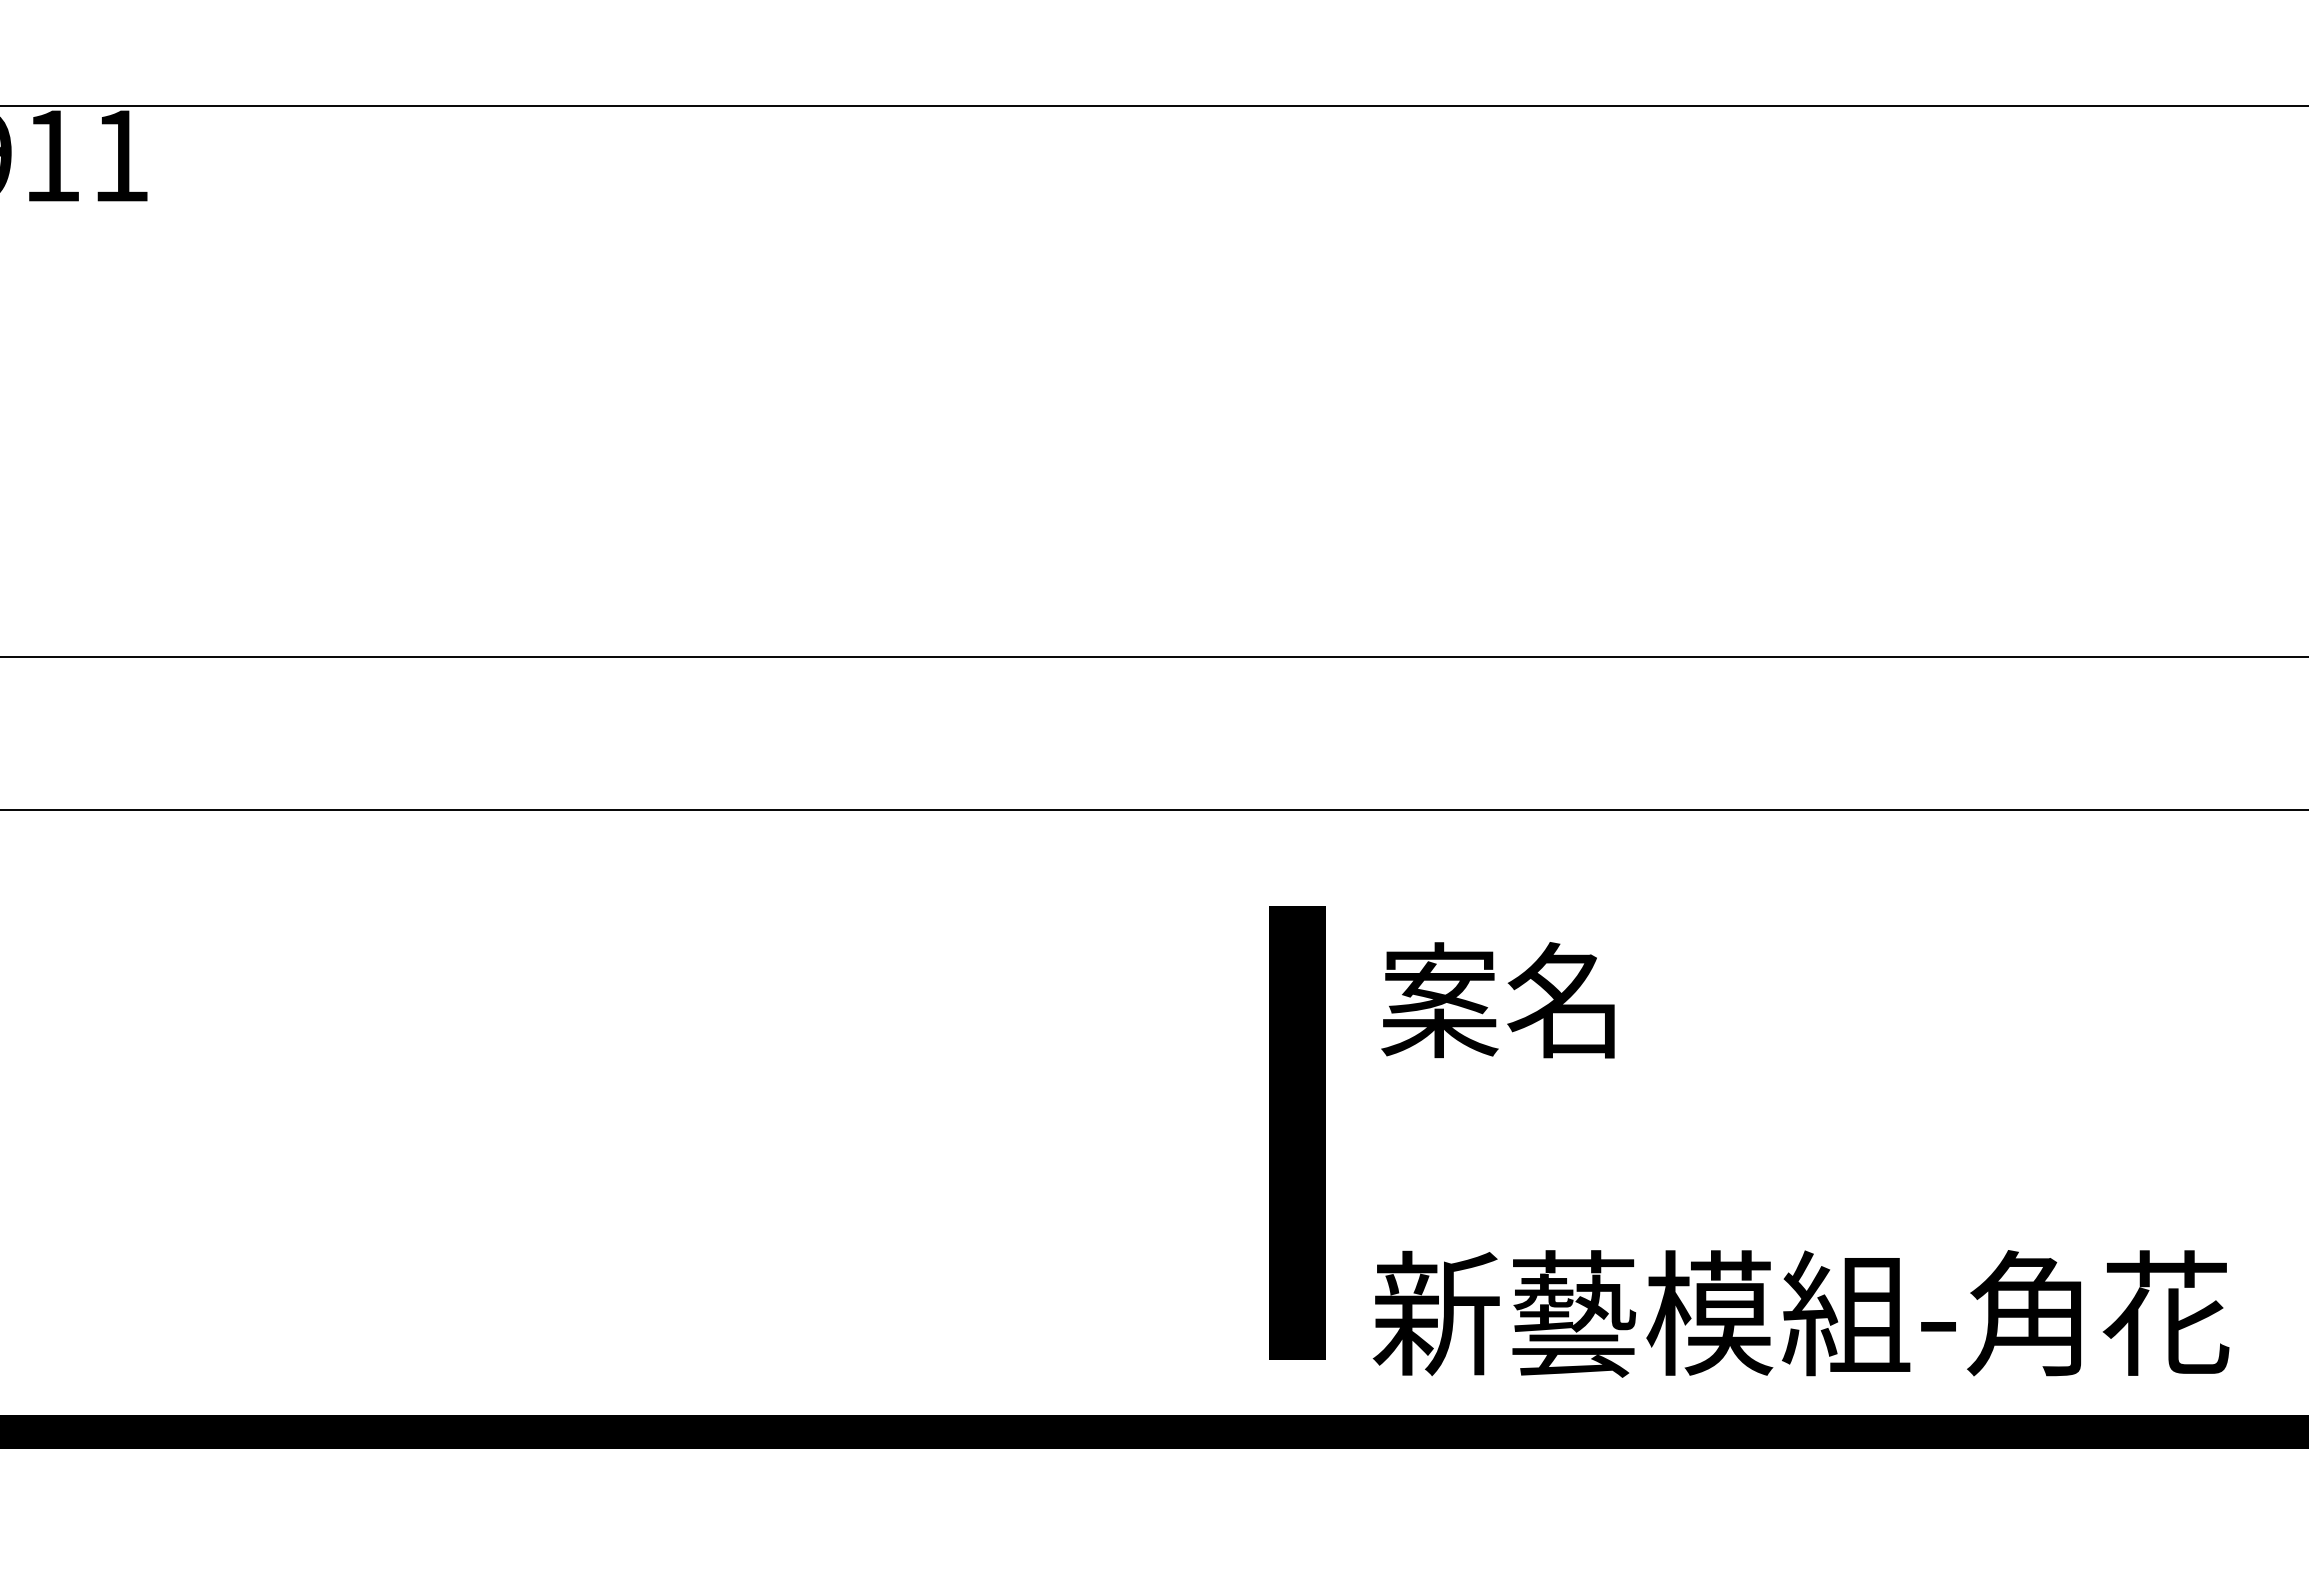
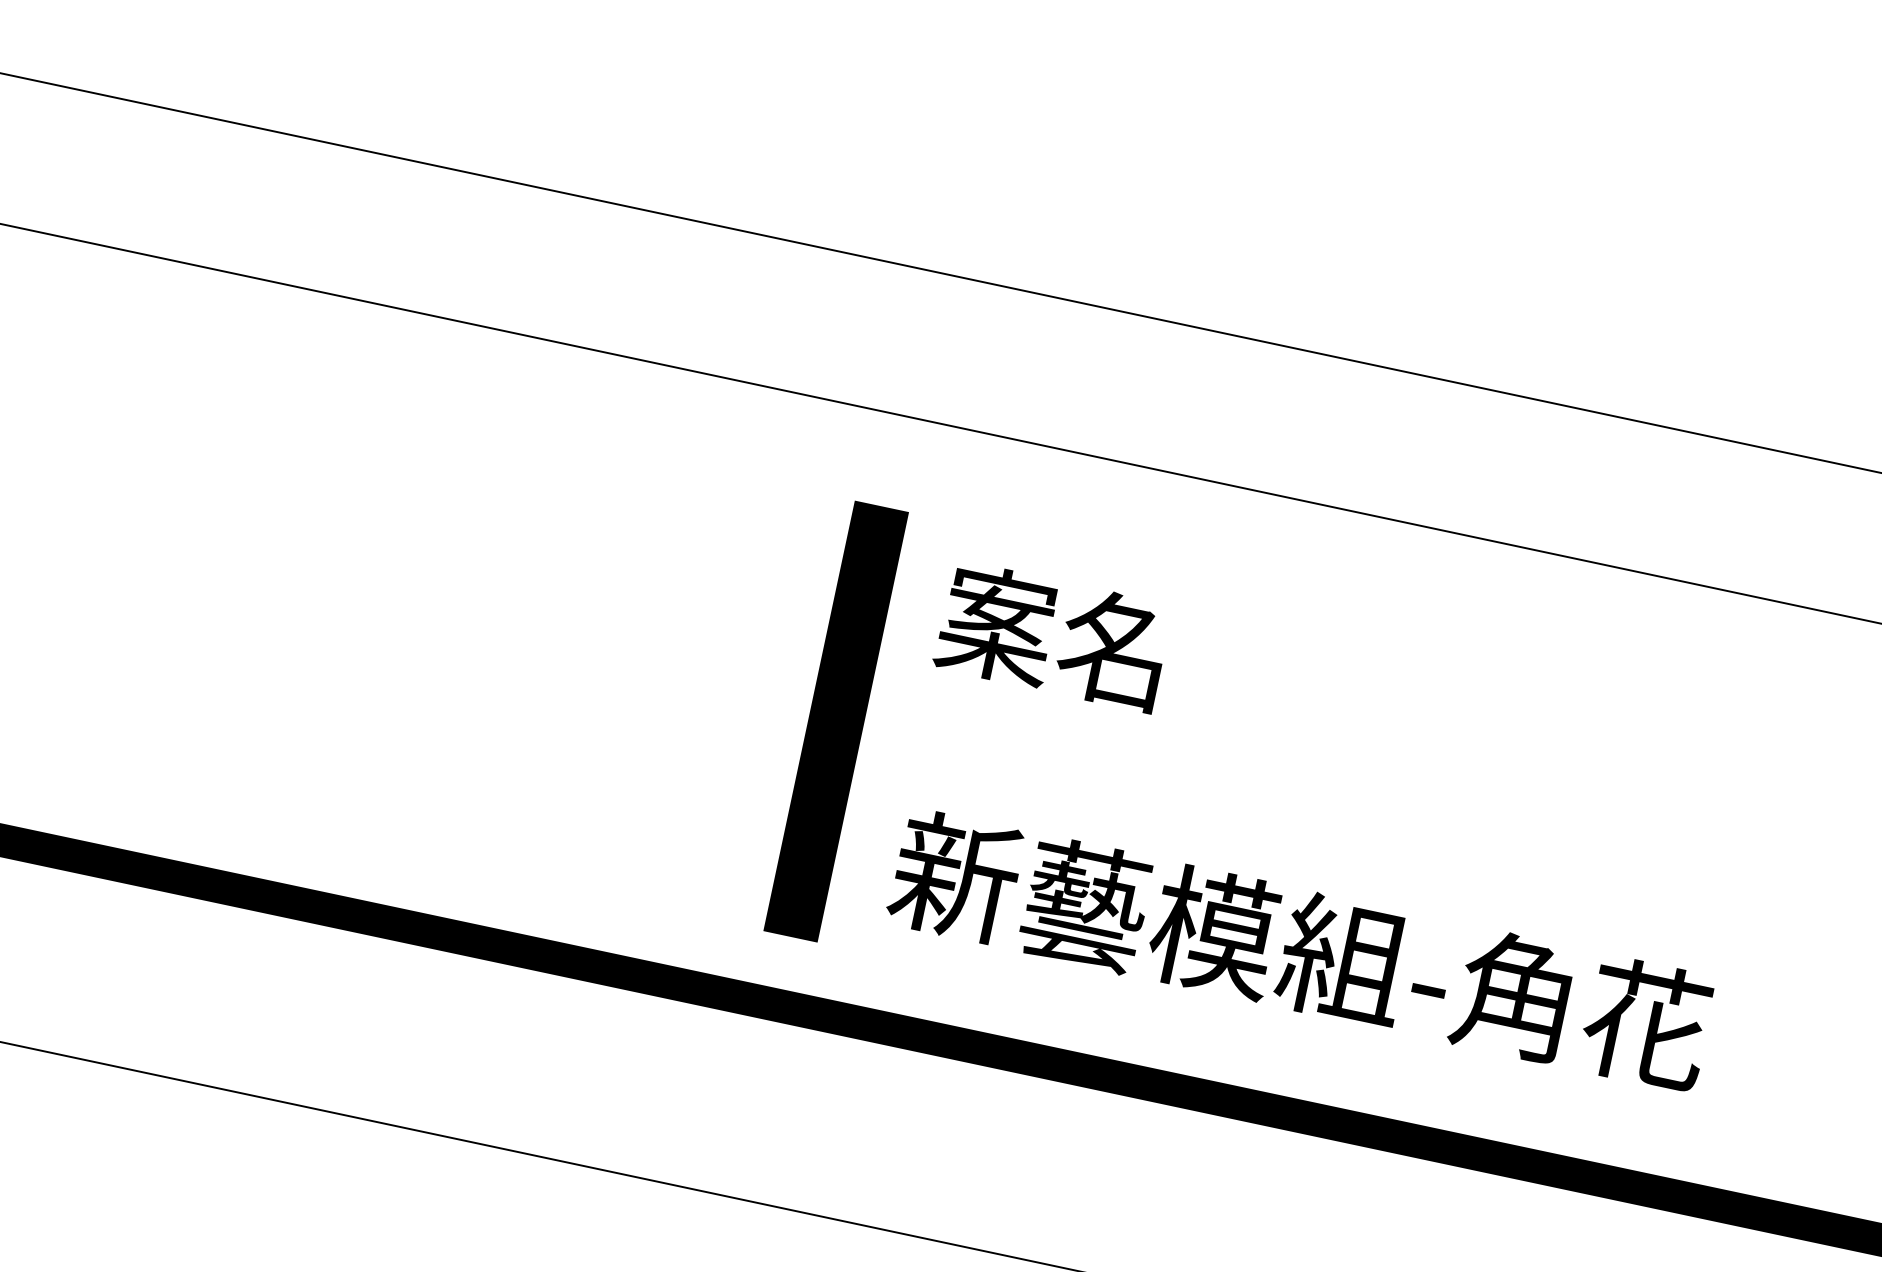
text: (1800, 1313) -> (1300, 950), moved

